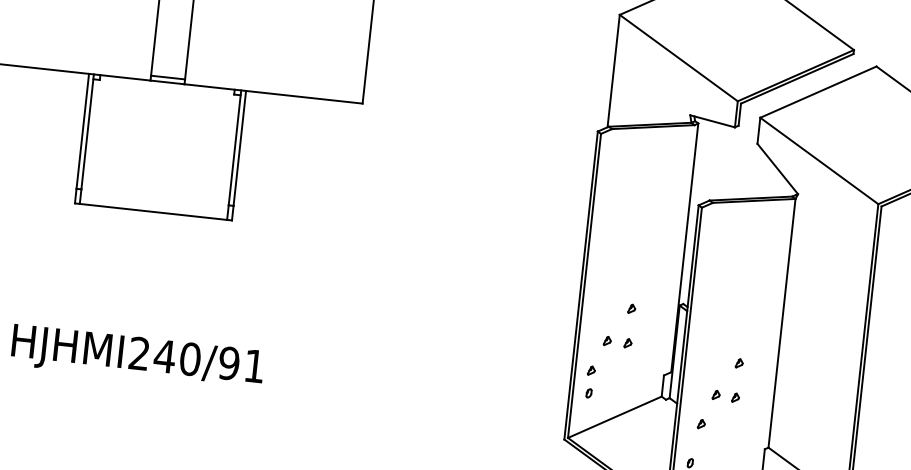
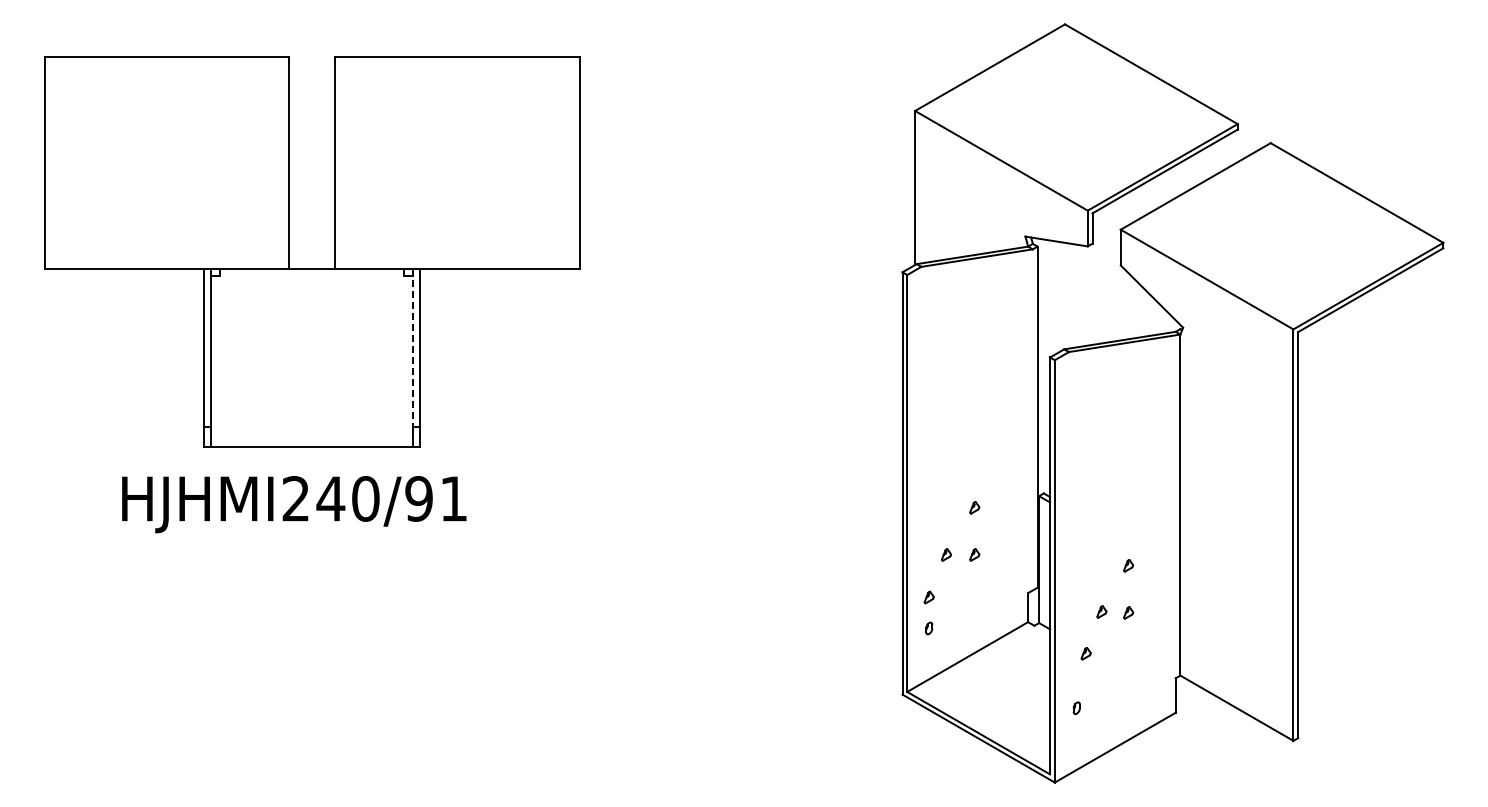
line: (167, 77) -> (311, 262), removed
line: (235, 147) -> (413, 347), solid -> dashed
text: (137, 357) -> (294, 504), moved

